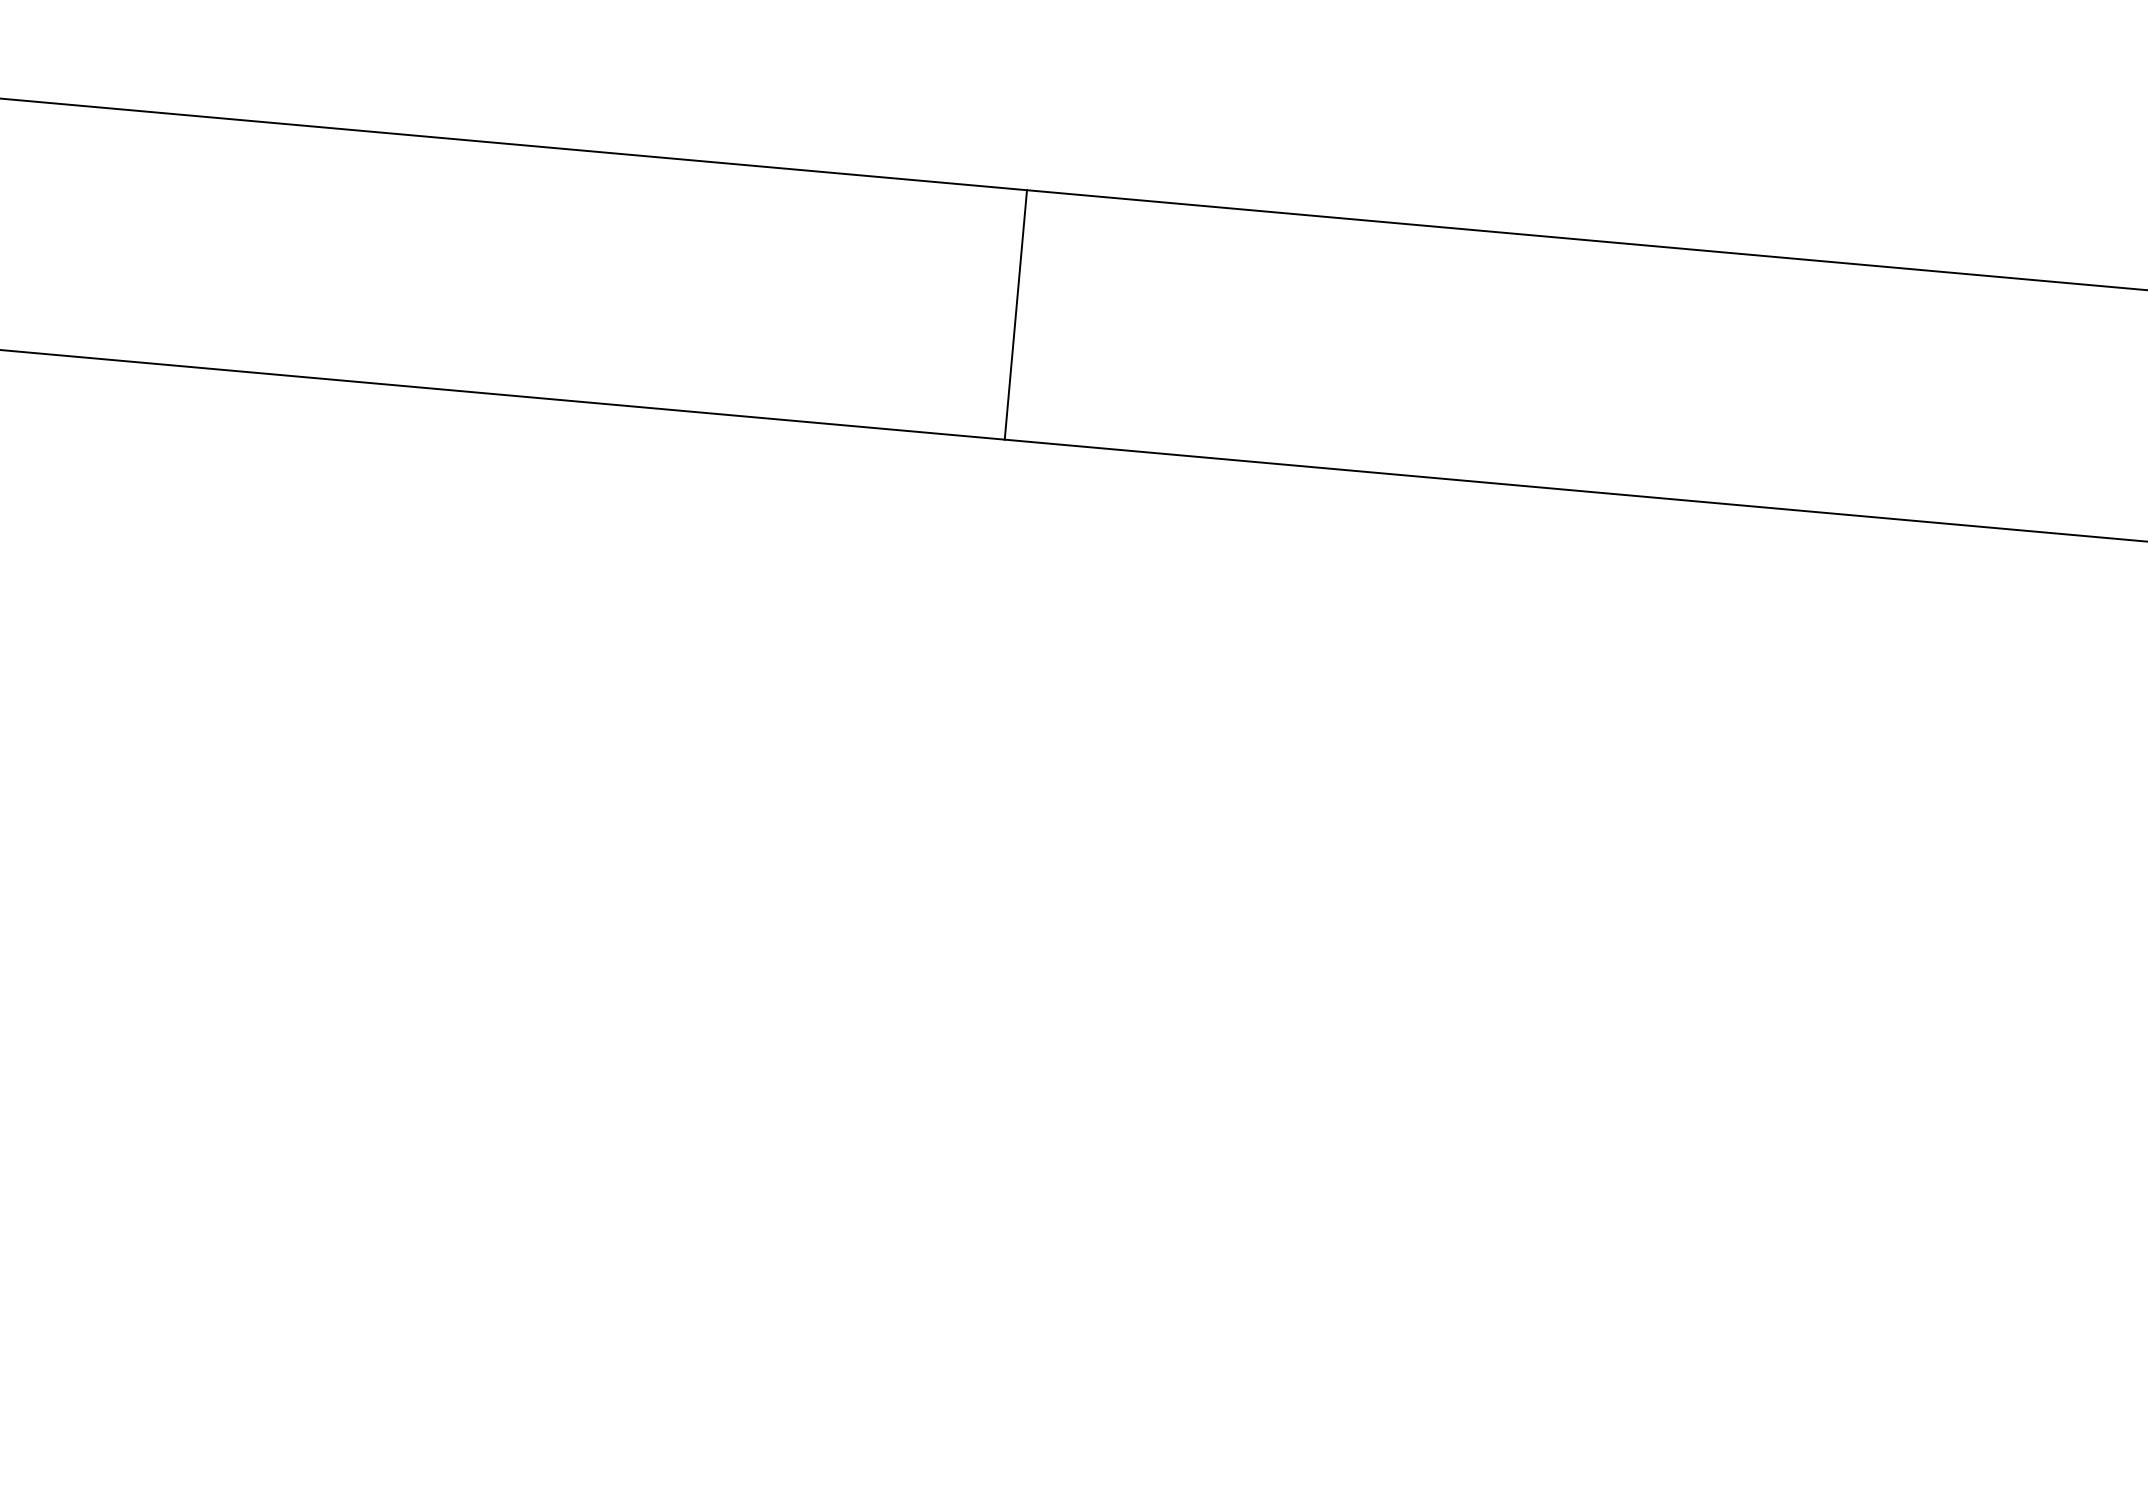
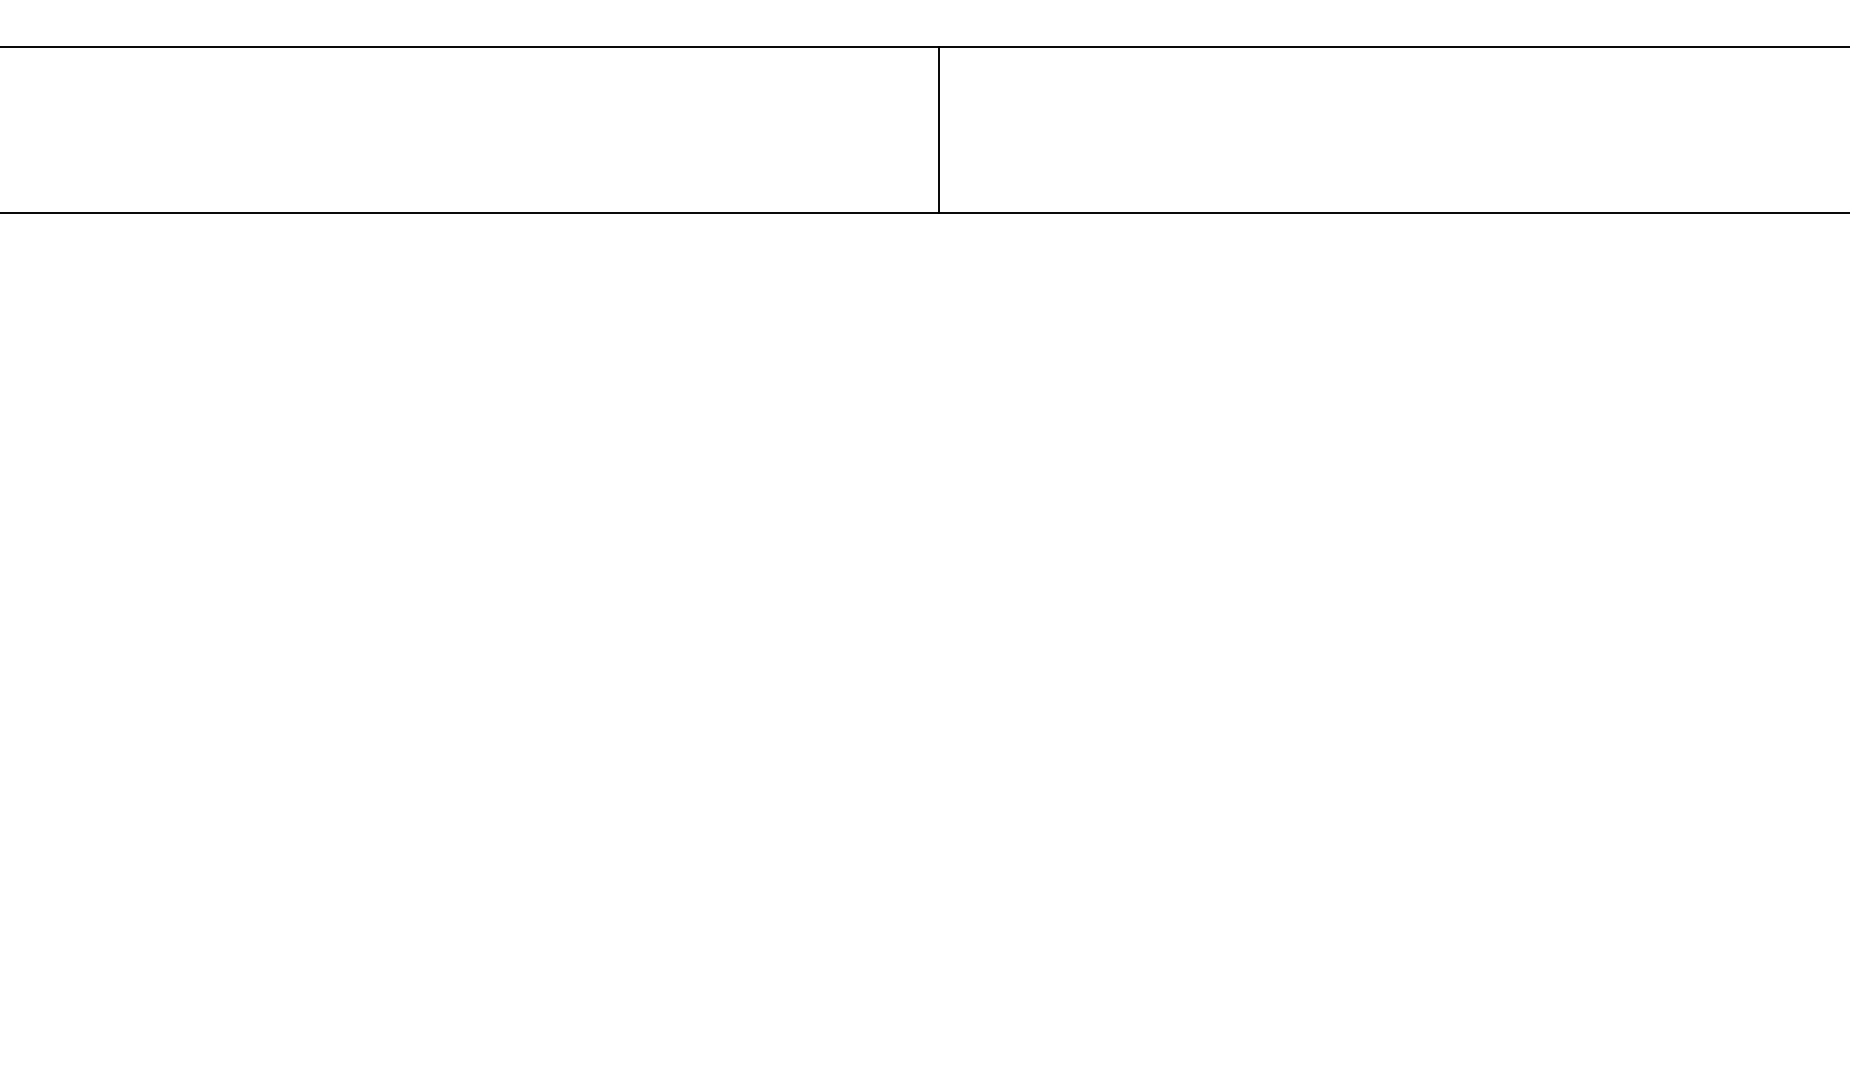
line: (1015, 315) -> (938, 130), moved

